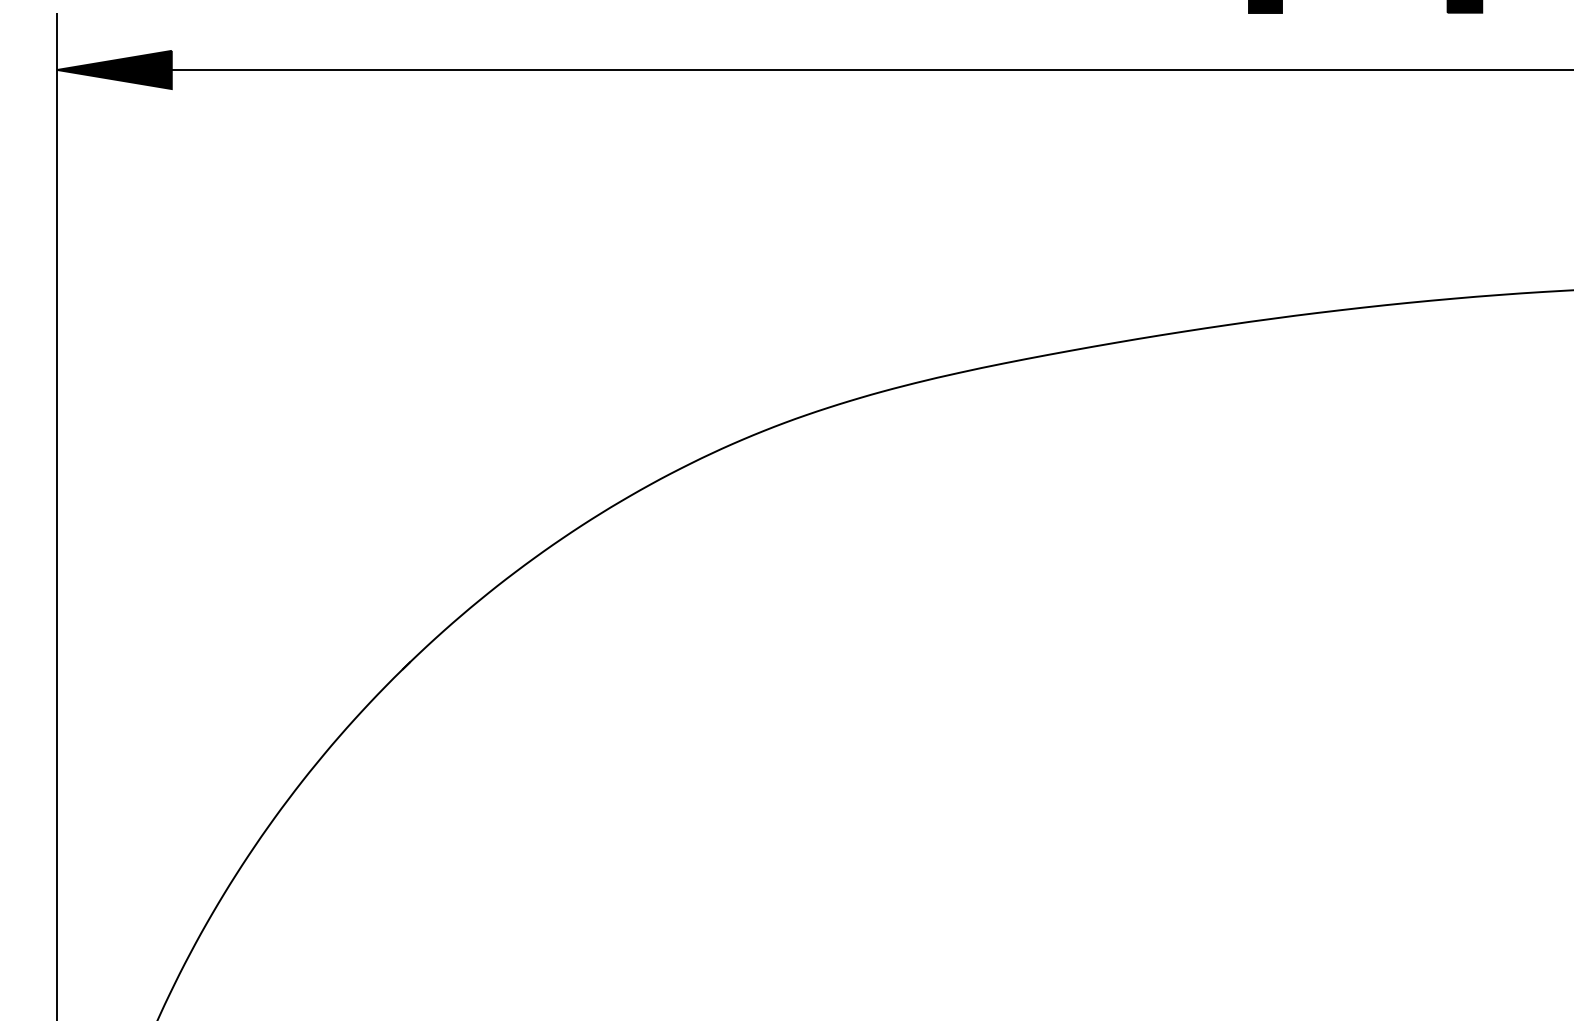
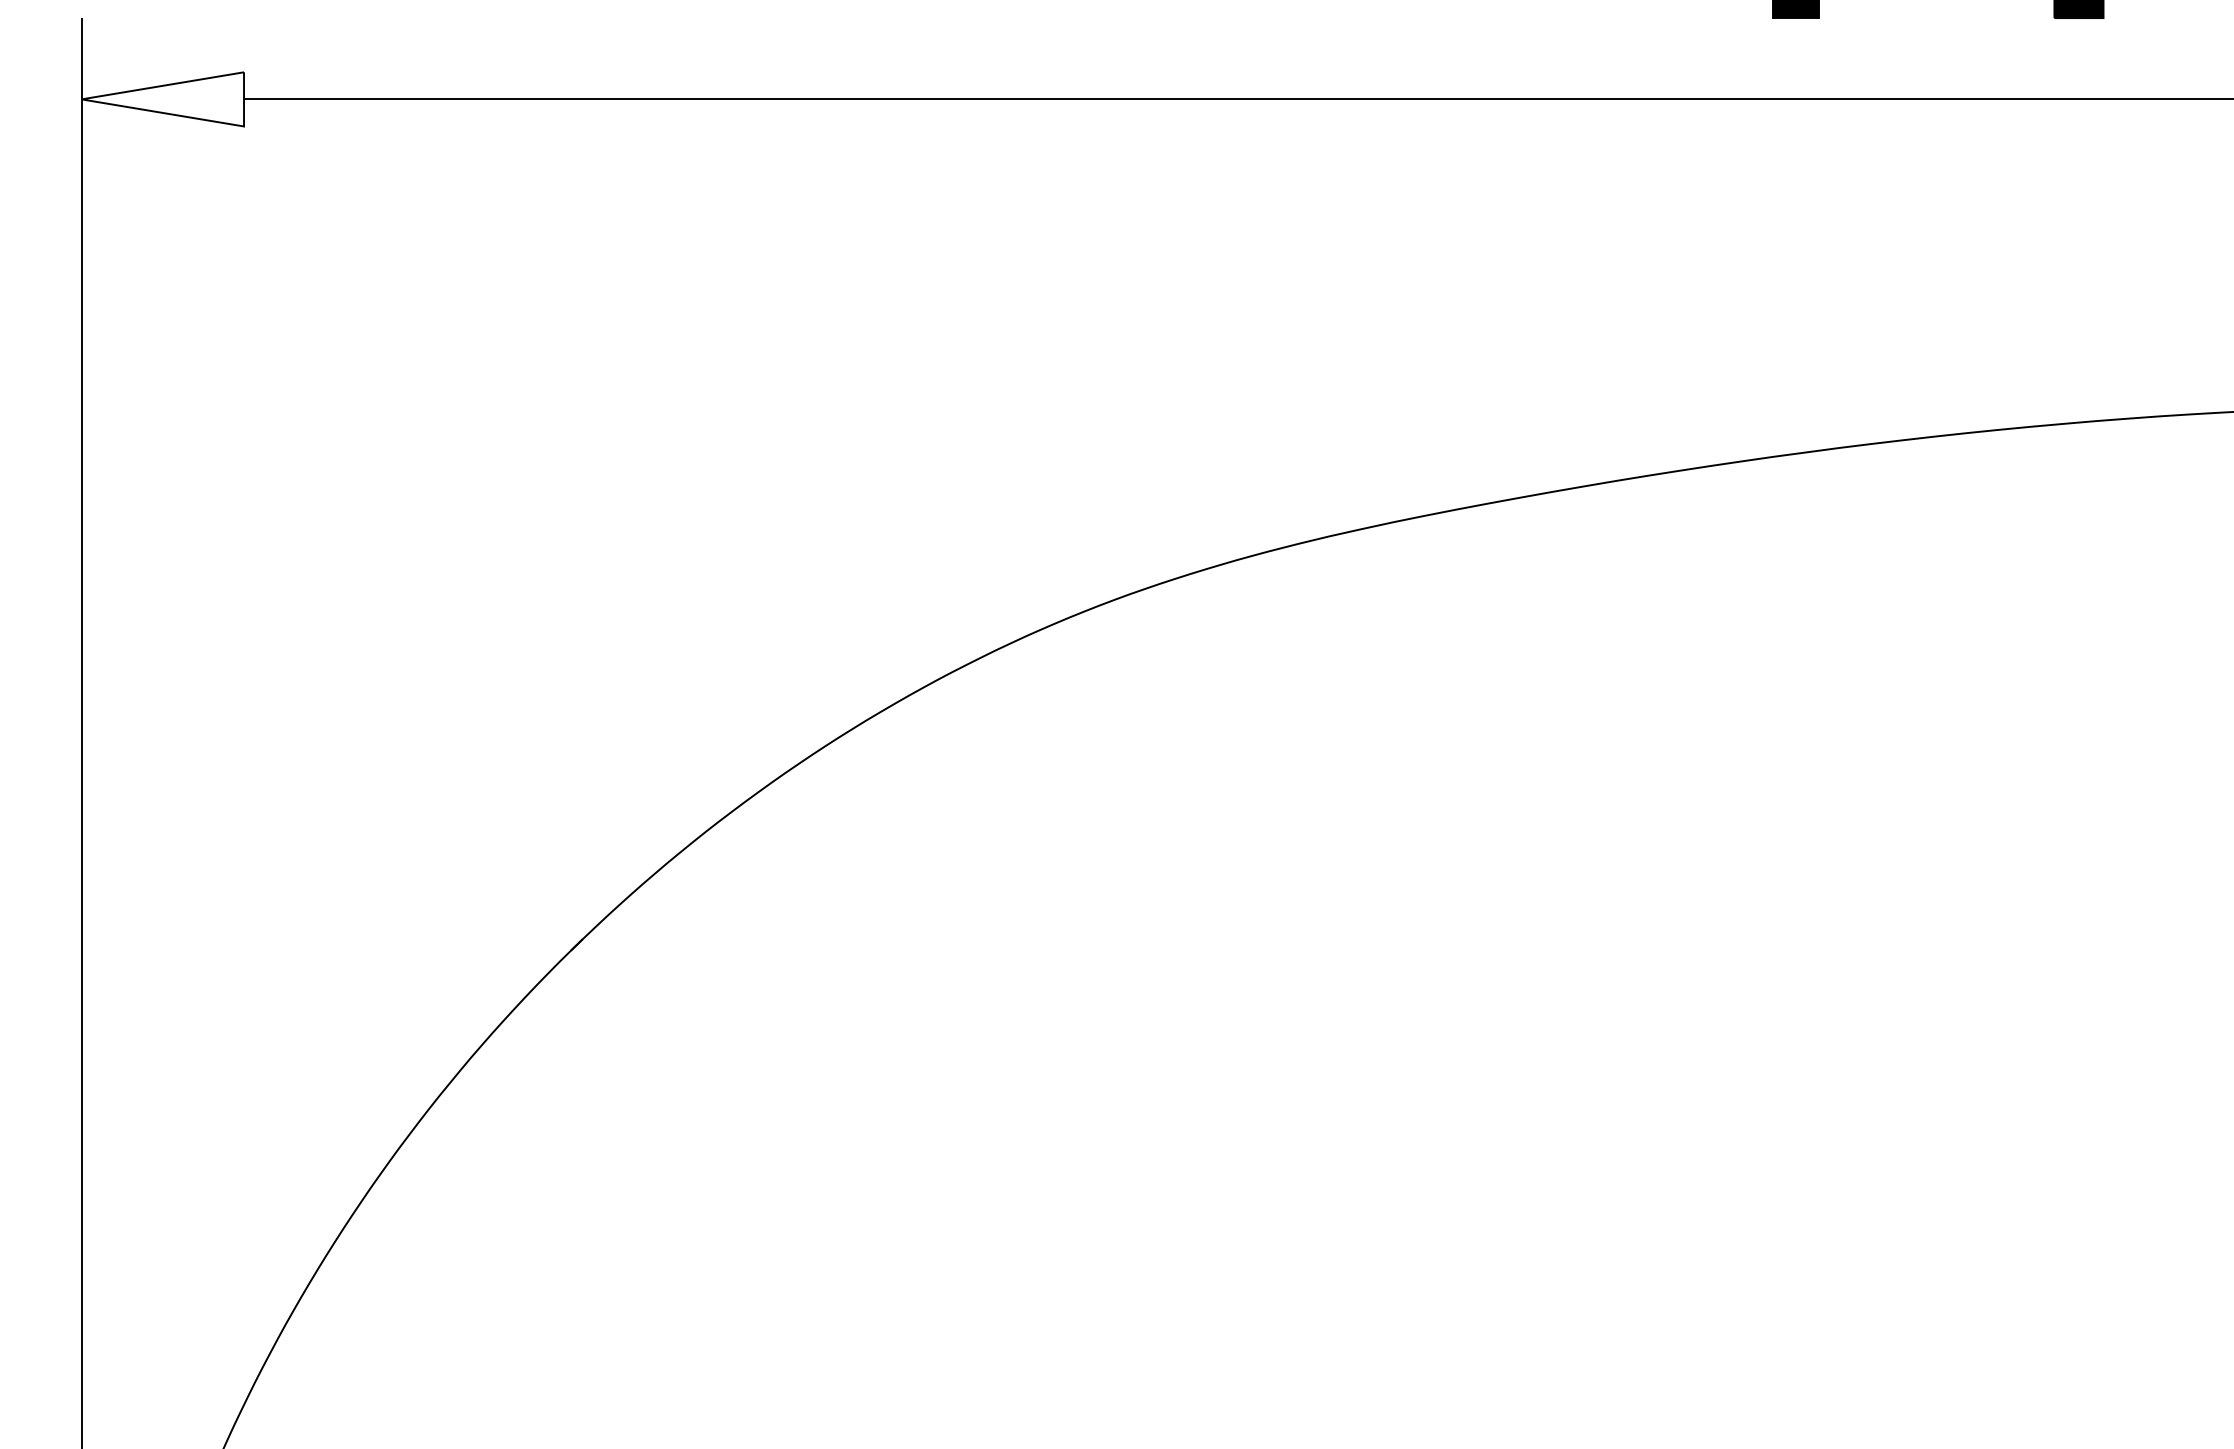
fill: (114, 69) -> (162, 98), removed

